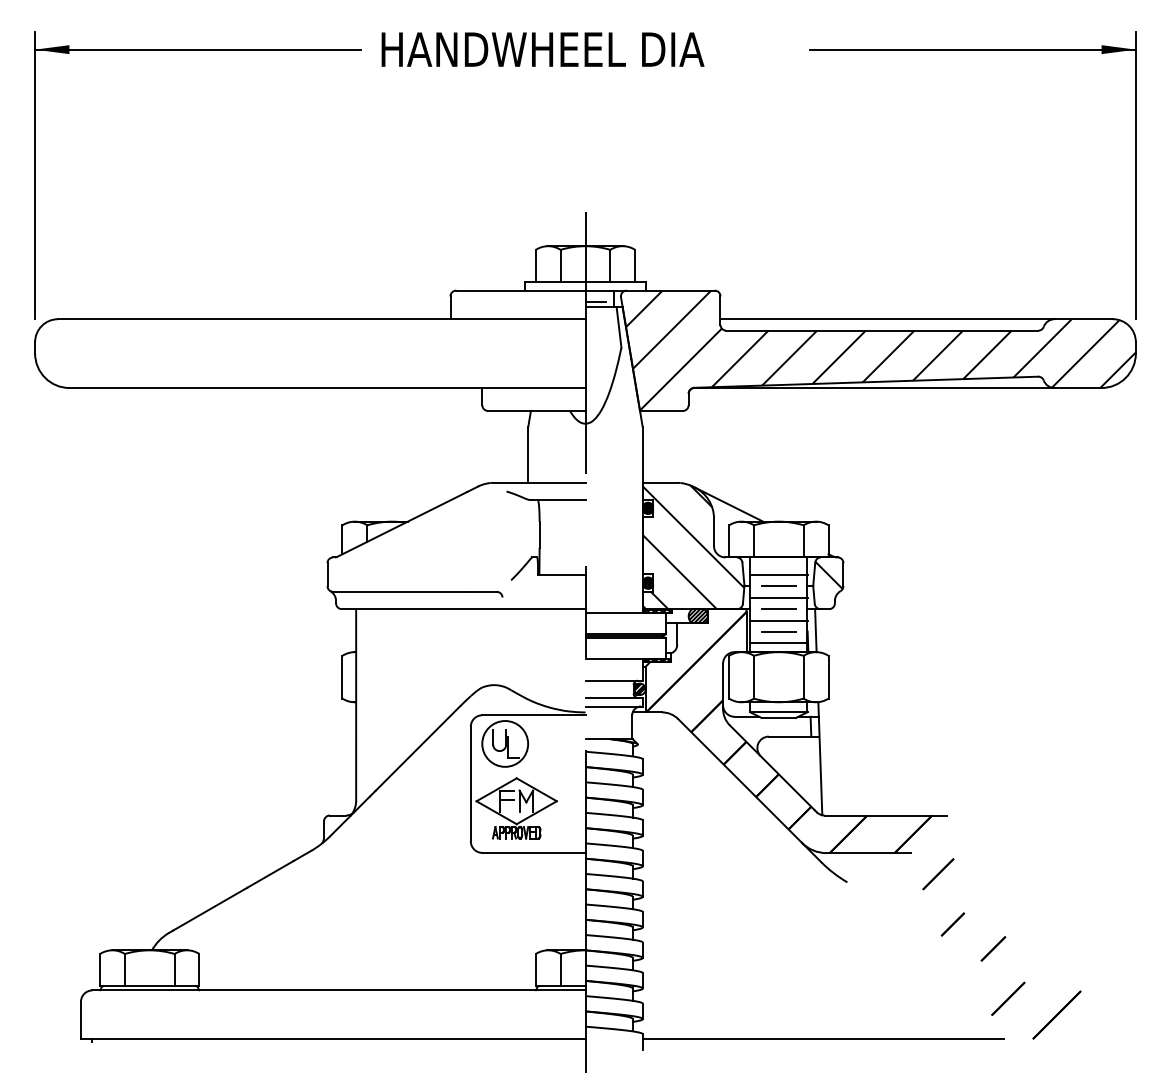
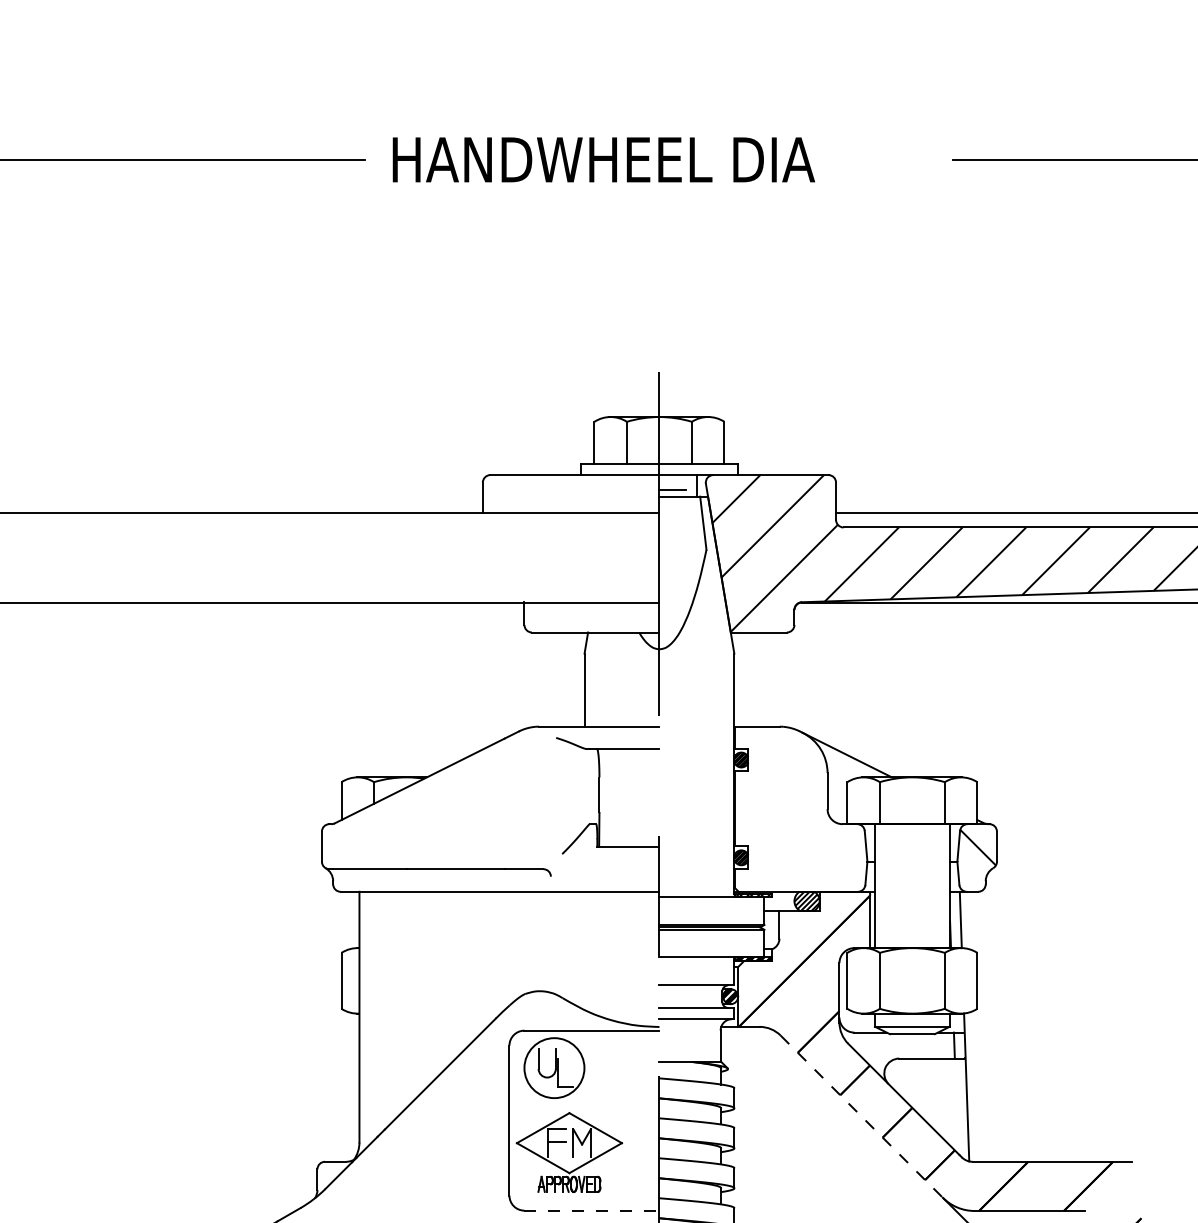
hatch: (693, 547) -> (800, 811), removed
line: (778, 574) -> (911, 846), removed
line: (778, 586) -> (911, 862), removed
line: (778, 597) -> (911, 876), removed
line: (778, 609) -> (911, 892), removed
line: (778, 620) -> (911, 906), removed
line: (778, 631) -> (911, 921), removed
line: (778, 643) -> (911, 936), removed
line: (740, 781) -> (862, 1117), solid -> dashed
line: (533, 852) -> (591, 1210), solid -> dashed

